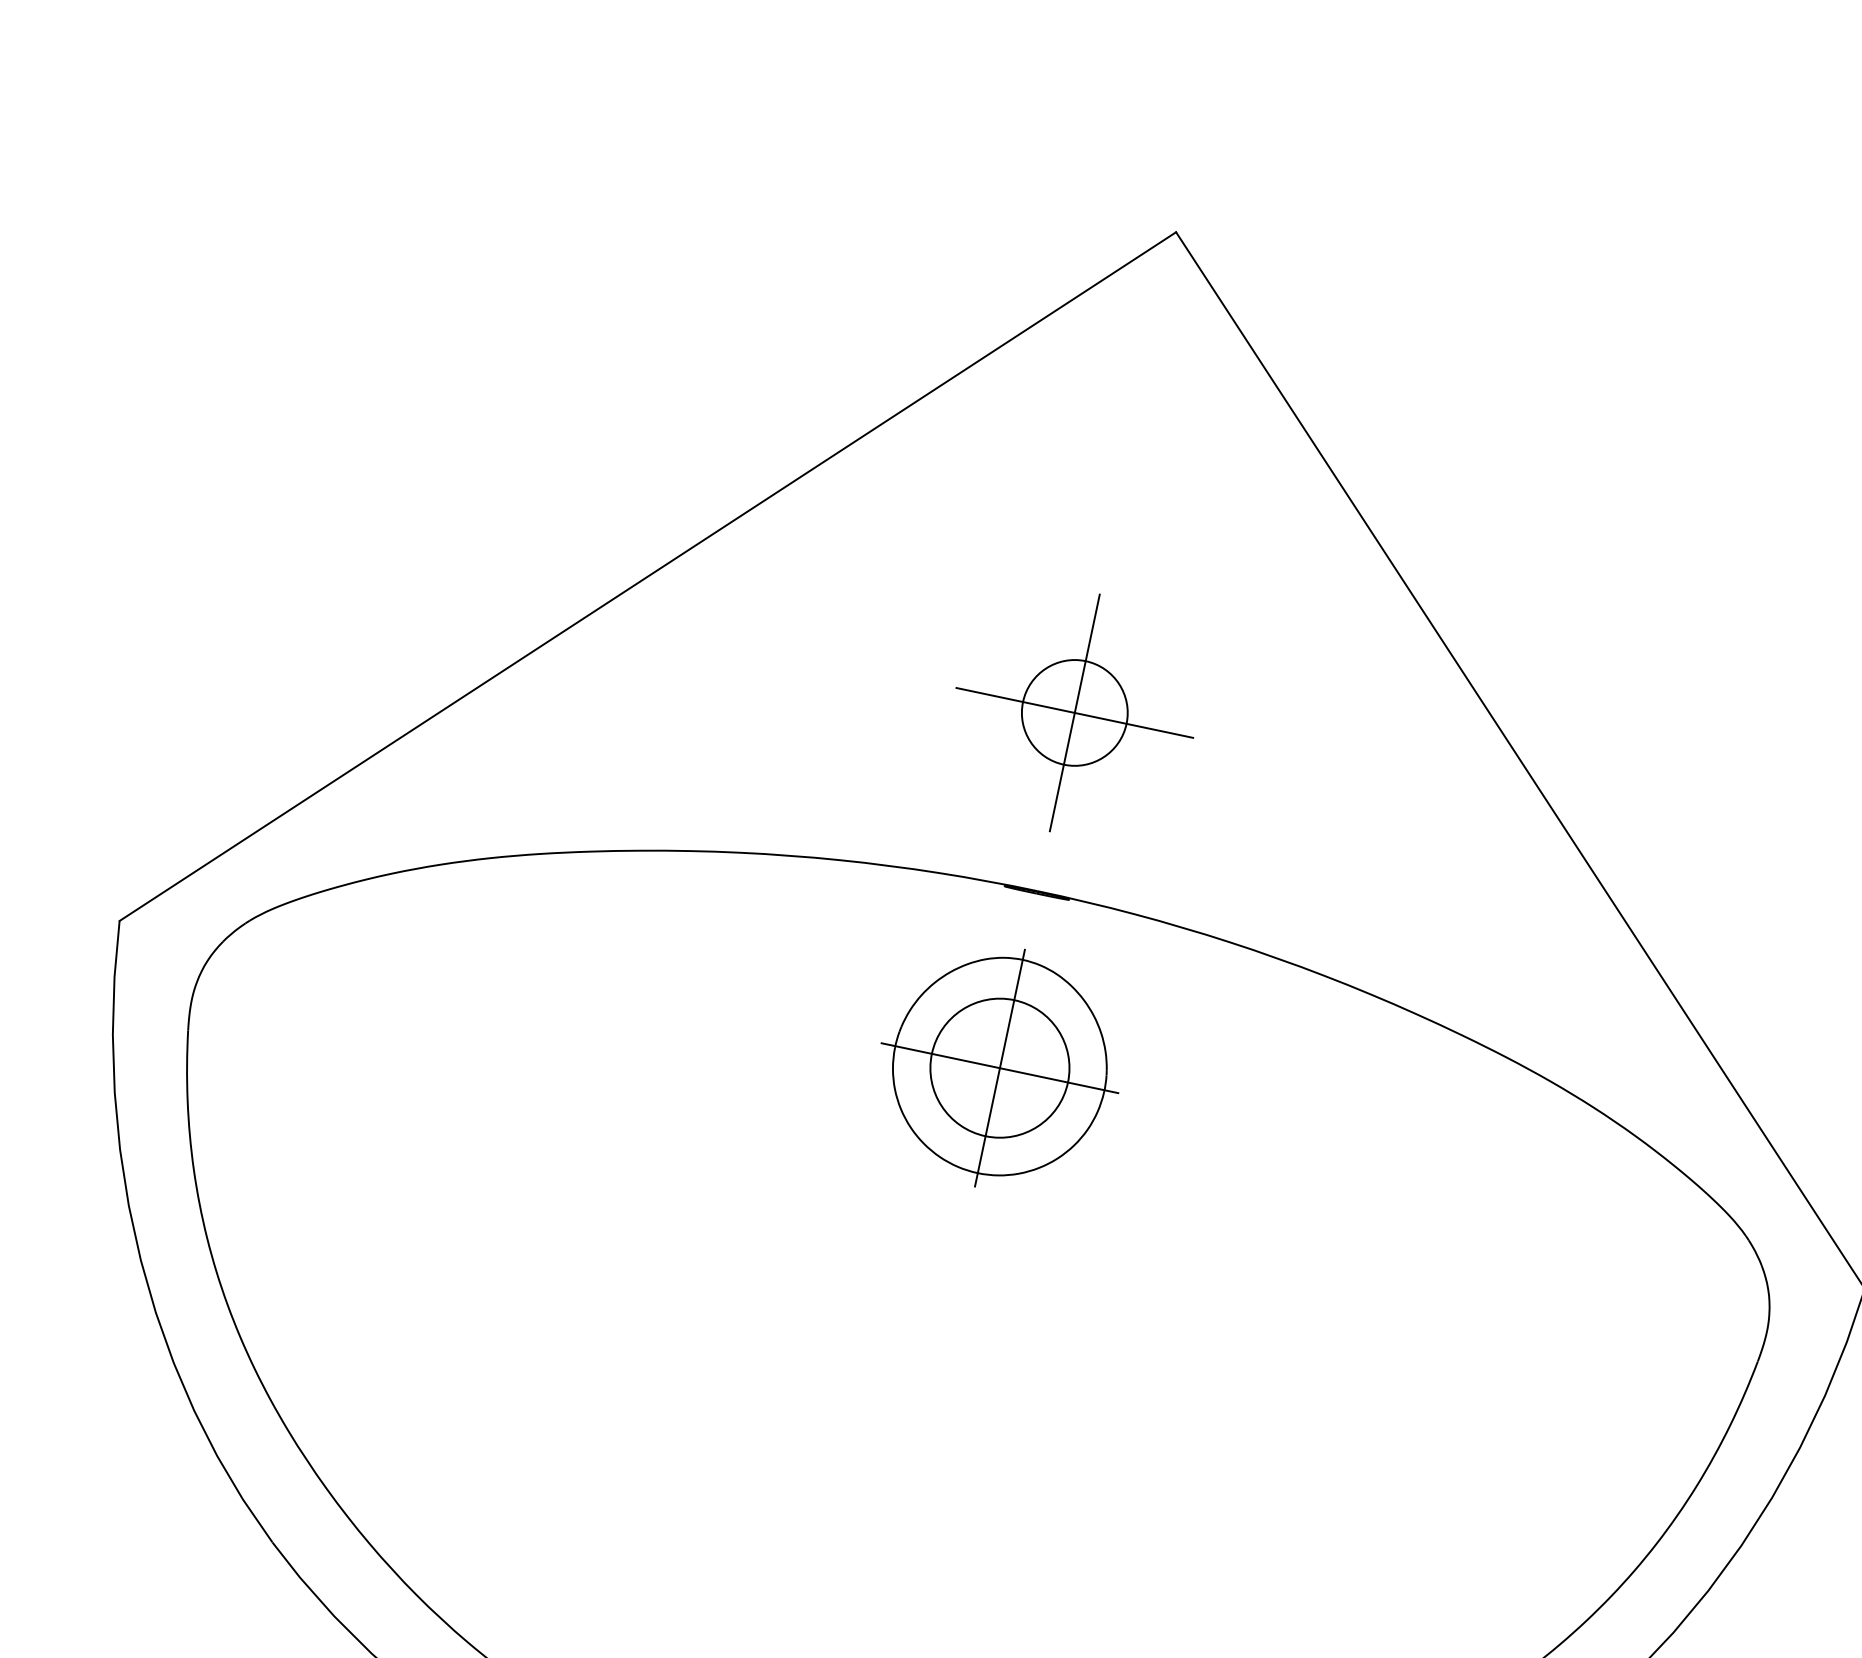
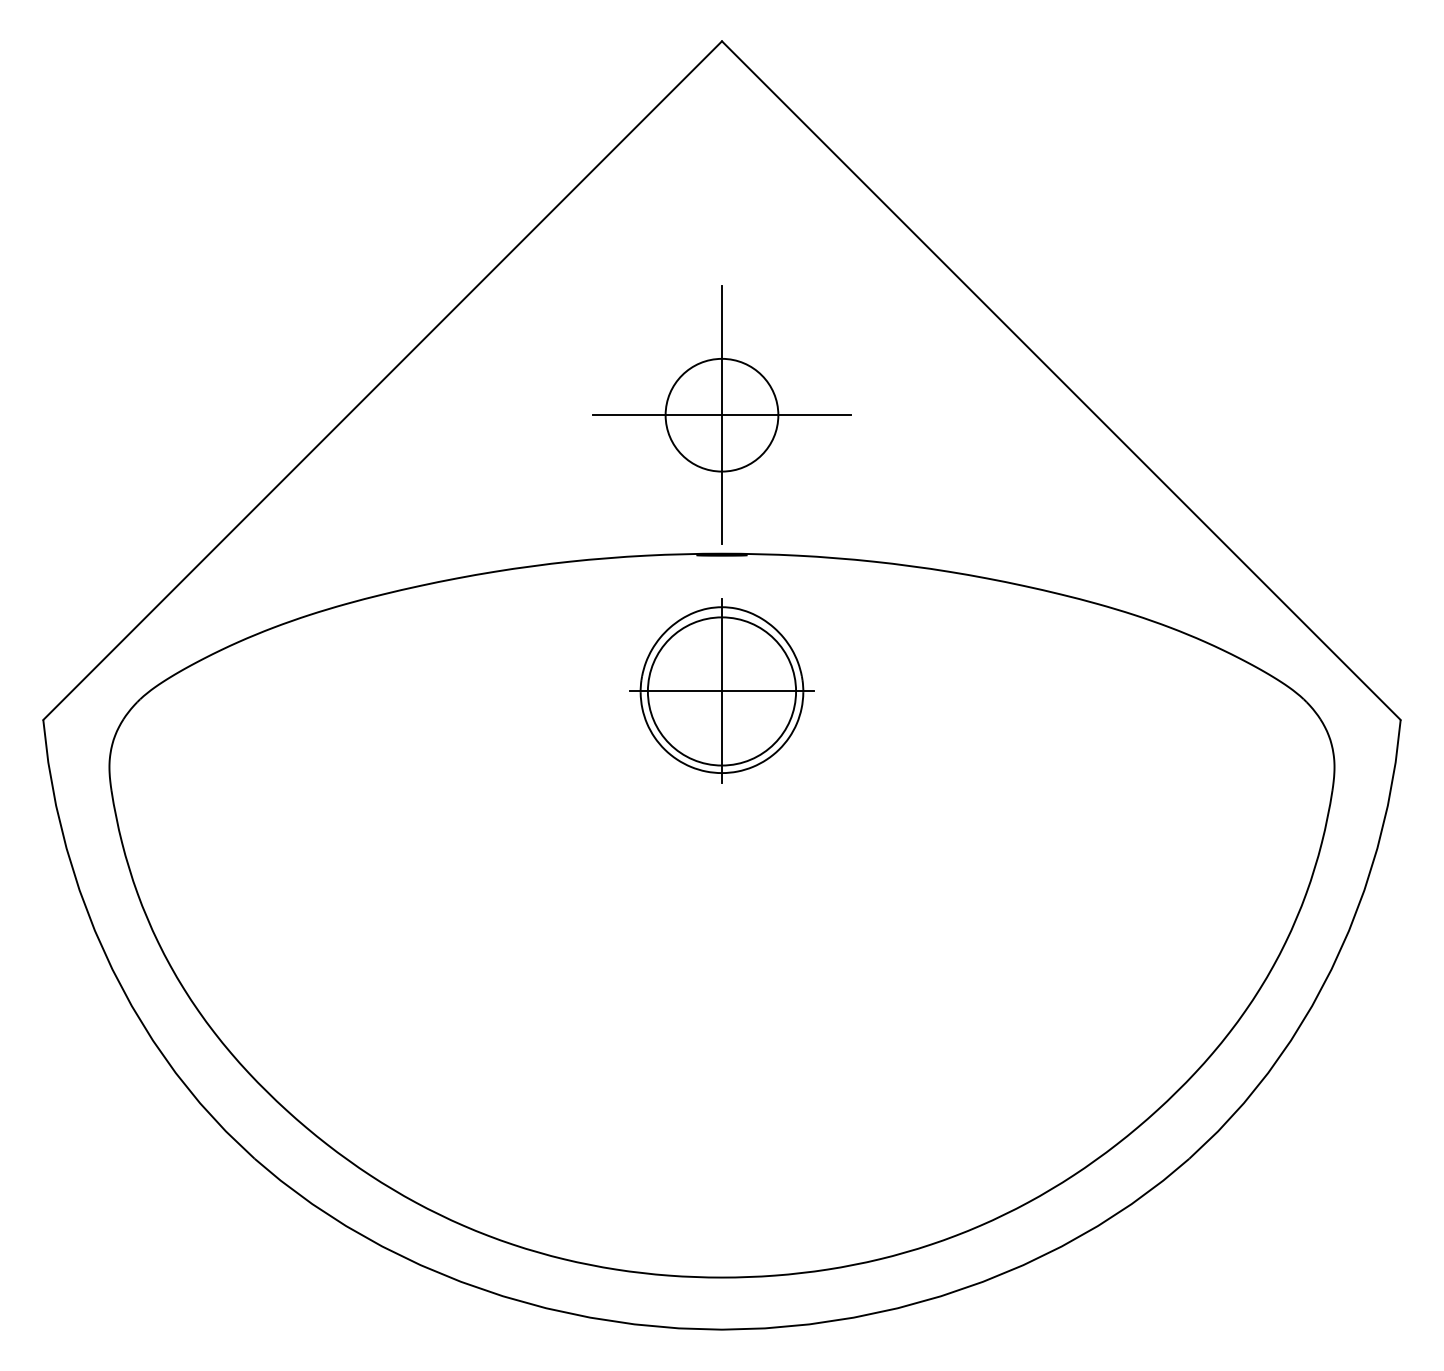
part: (1074, 711) -> (721, 414), size x1.4
circle: (999, 1068) -> (721, 691), size x1.4

